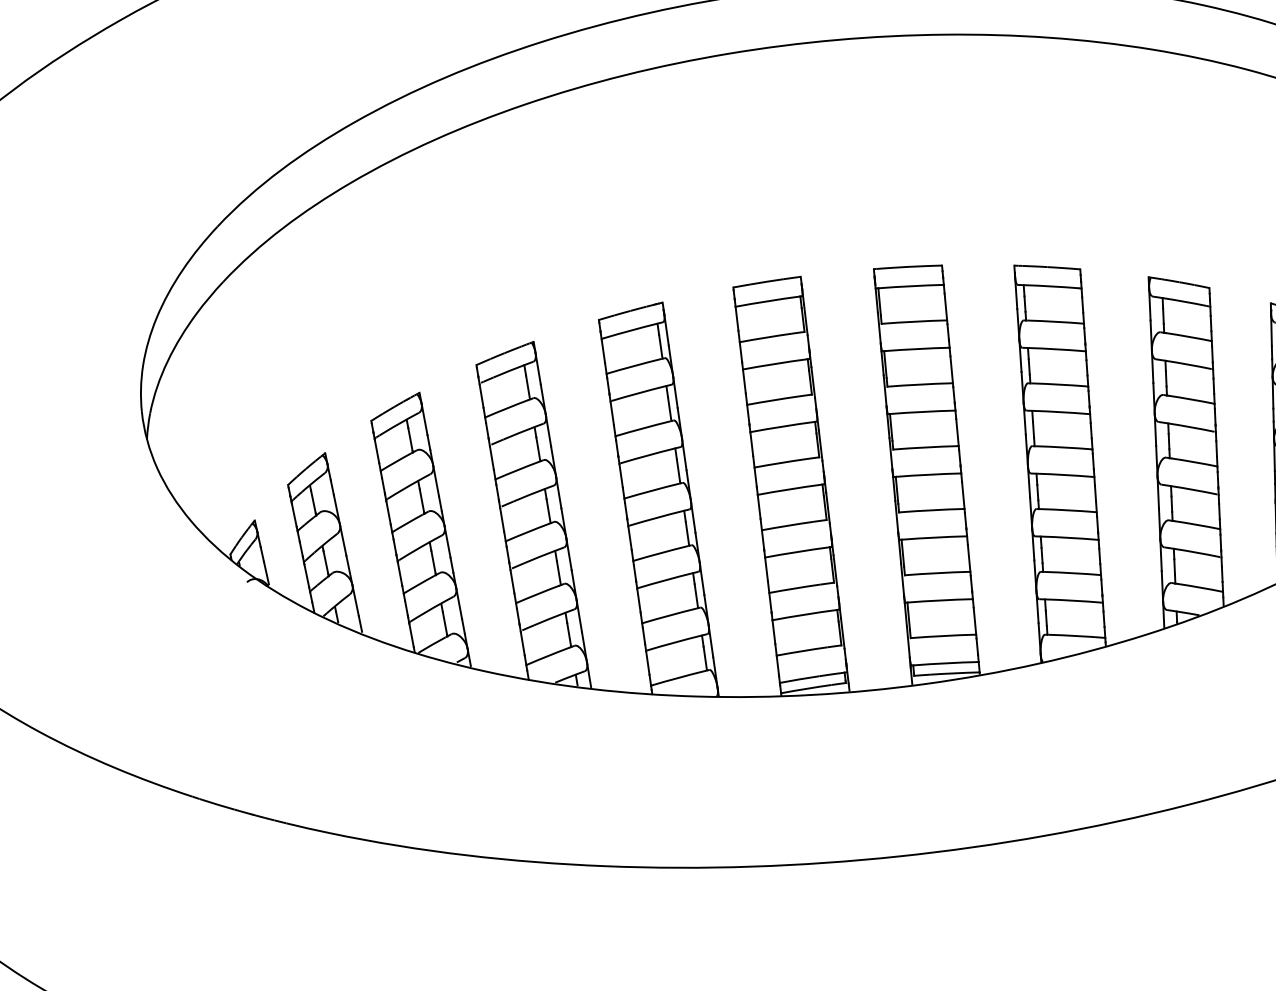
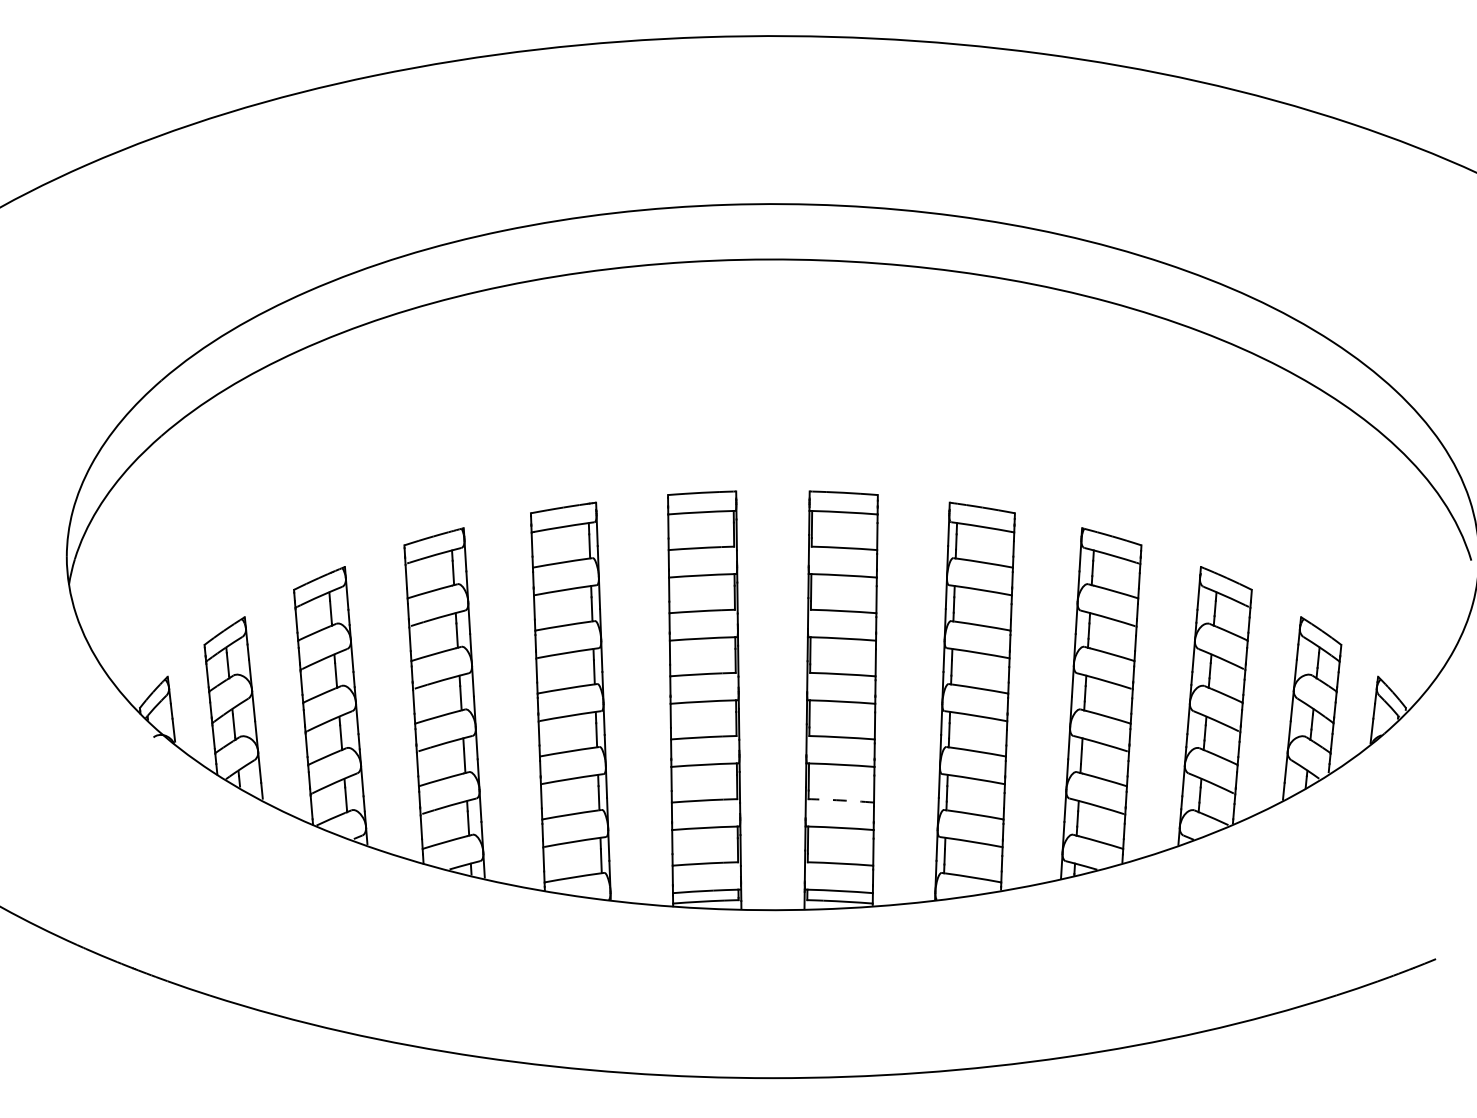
arc: (936, 573) -> (840, 800), solid -> dashed

